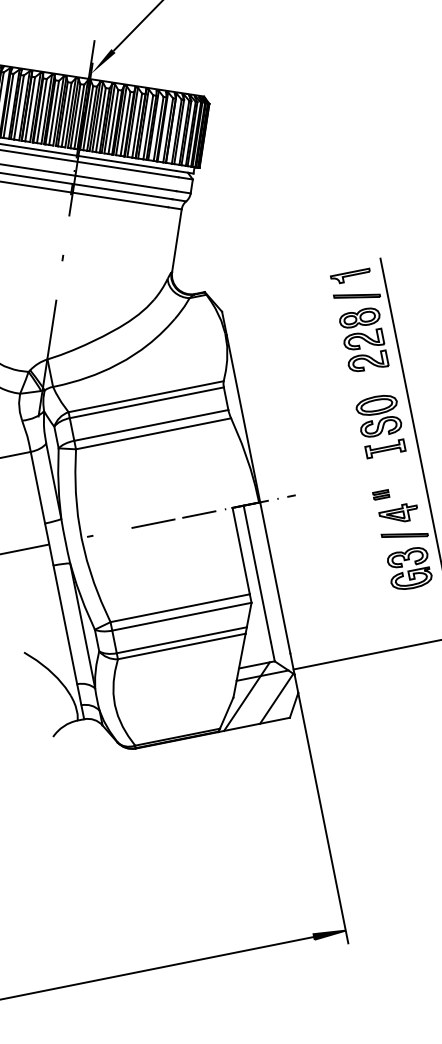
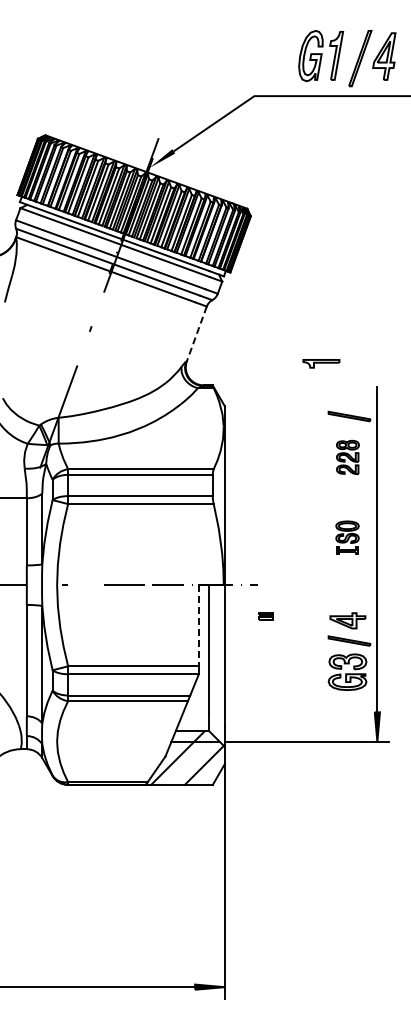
line: (176, 241) -> (196, 334), solid -> dashed
part: (350, 276) -> (321, 363), moved
part: (363, 340) -> (347, 457), size x0.6
part: (380, 425) -> (347, 537), size x0.6
part: (380, 495) -> (265, 616), moved
line: (240, 550) -> (198, 625), solid -> dashed

